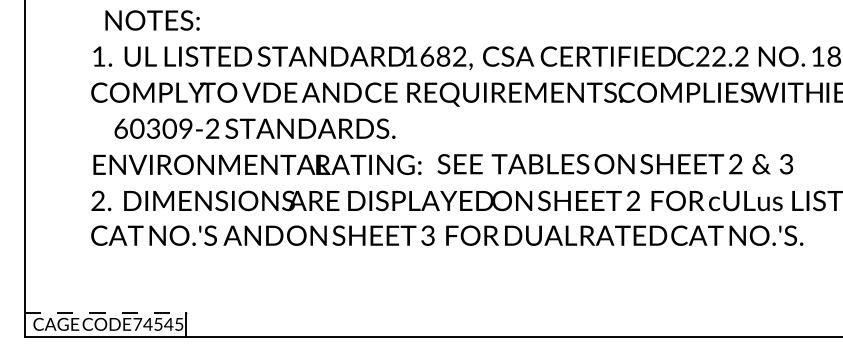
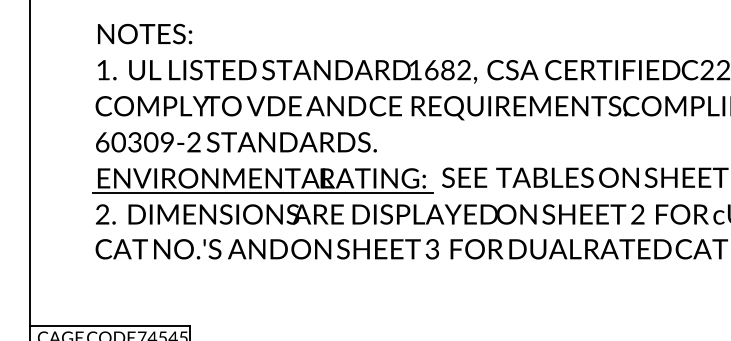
text: (152, 20) -> (144, 34), moved
text: (254, 128) -> (235, 142), moved
line: (258, 179) -> (262, 193), added
line: (106, 312) -> (110, 326), dashed -> solid

